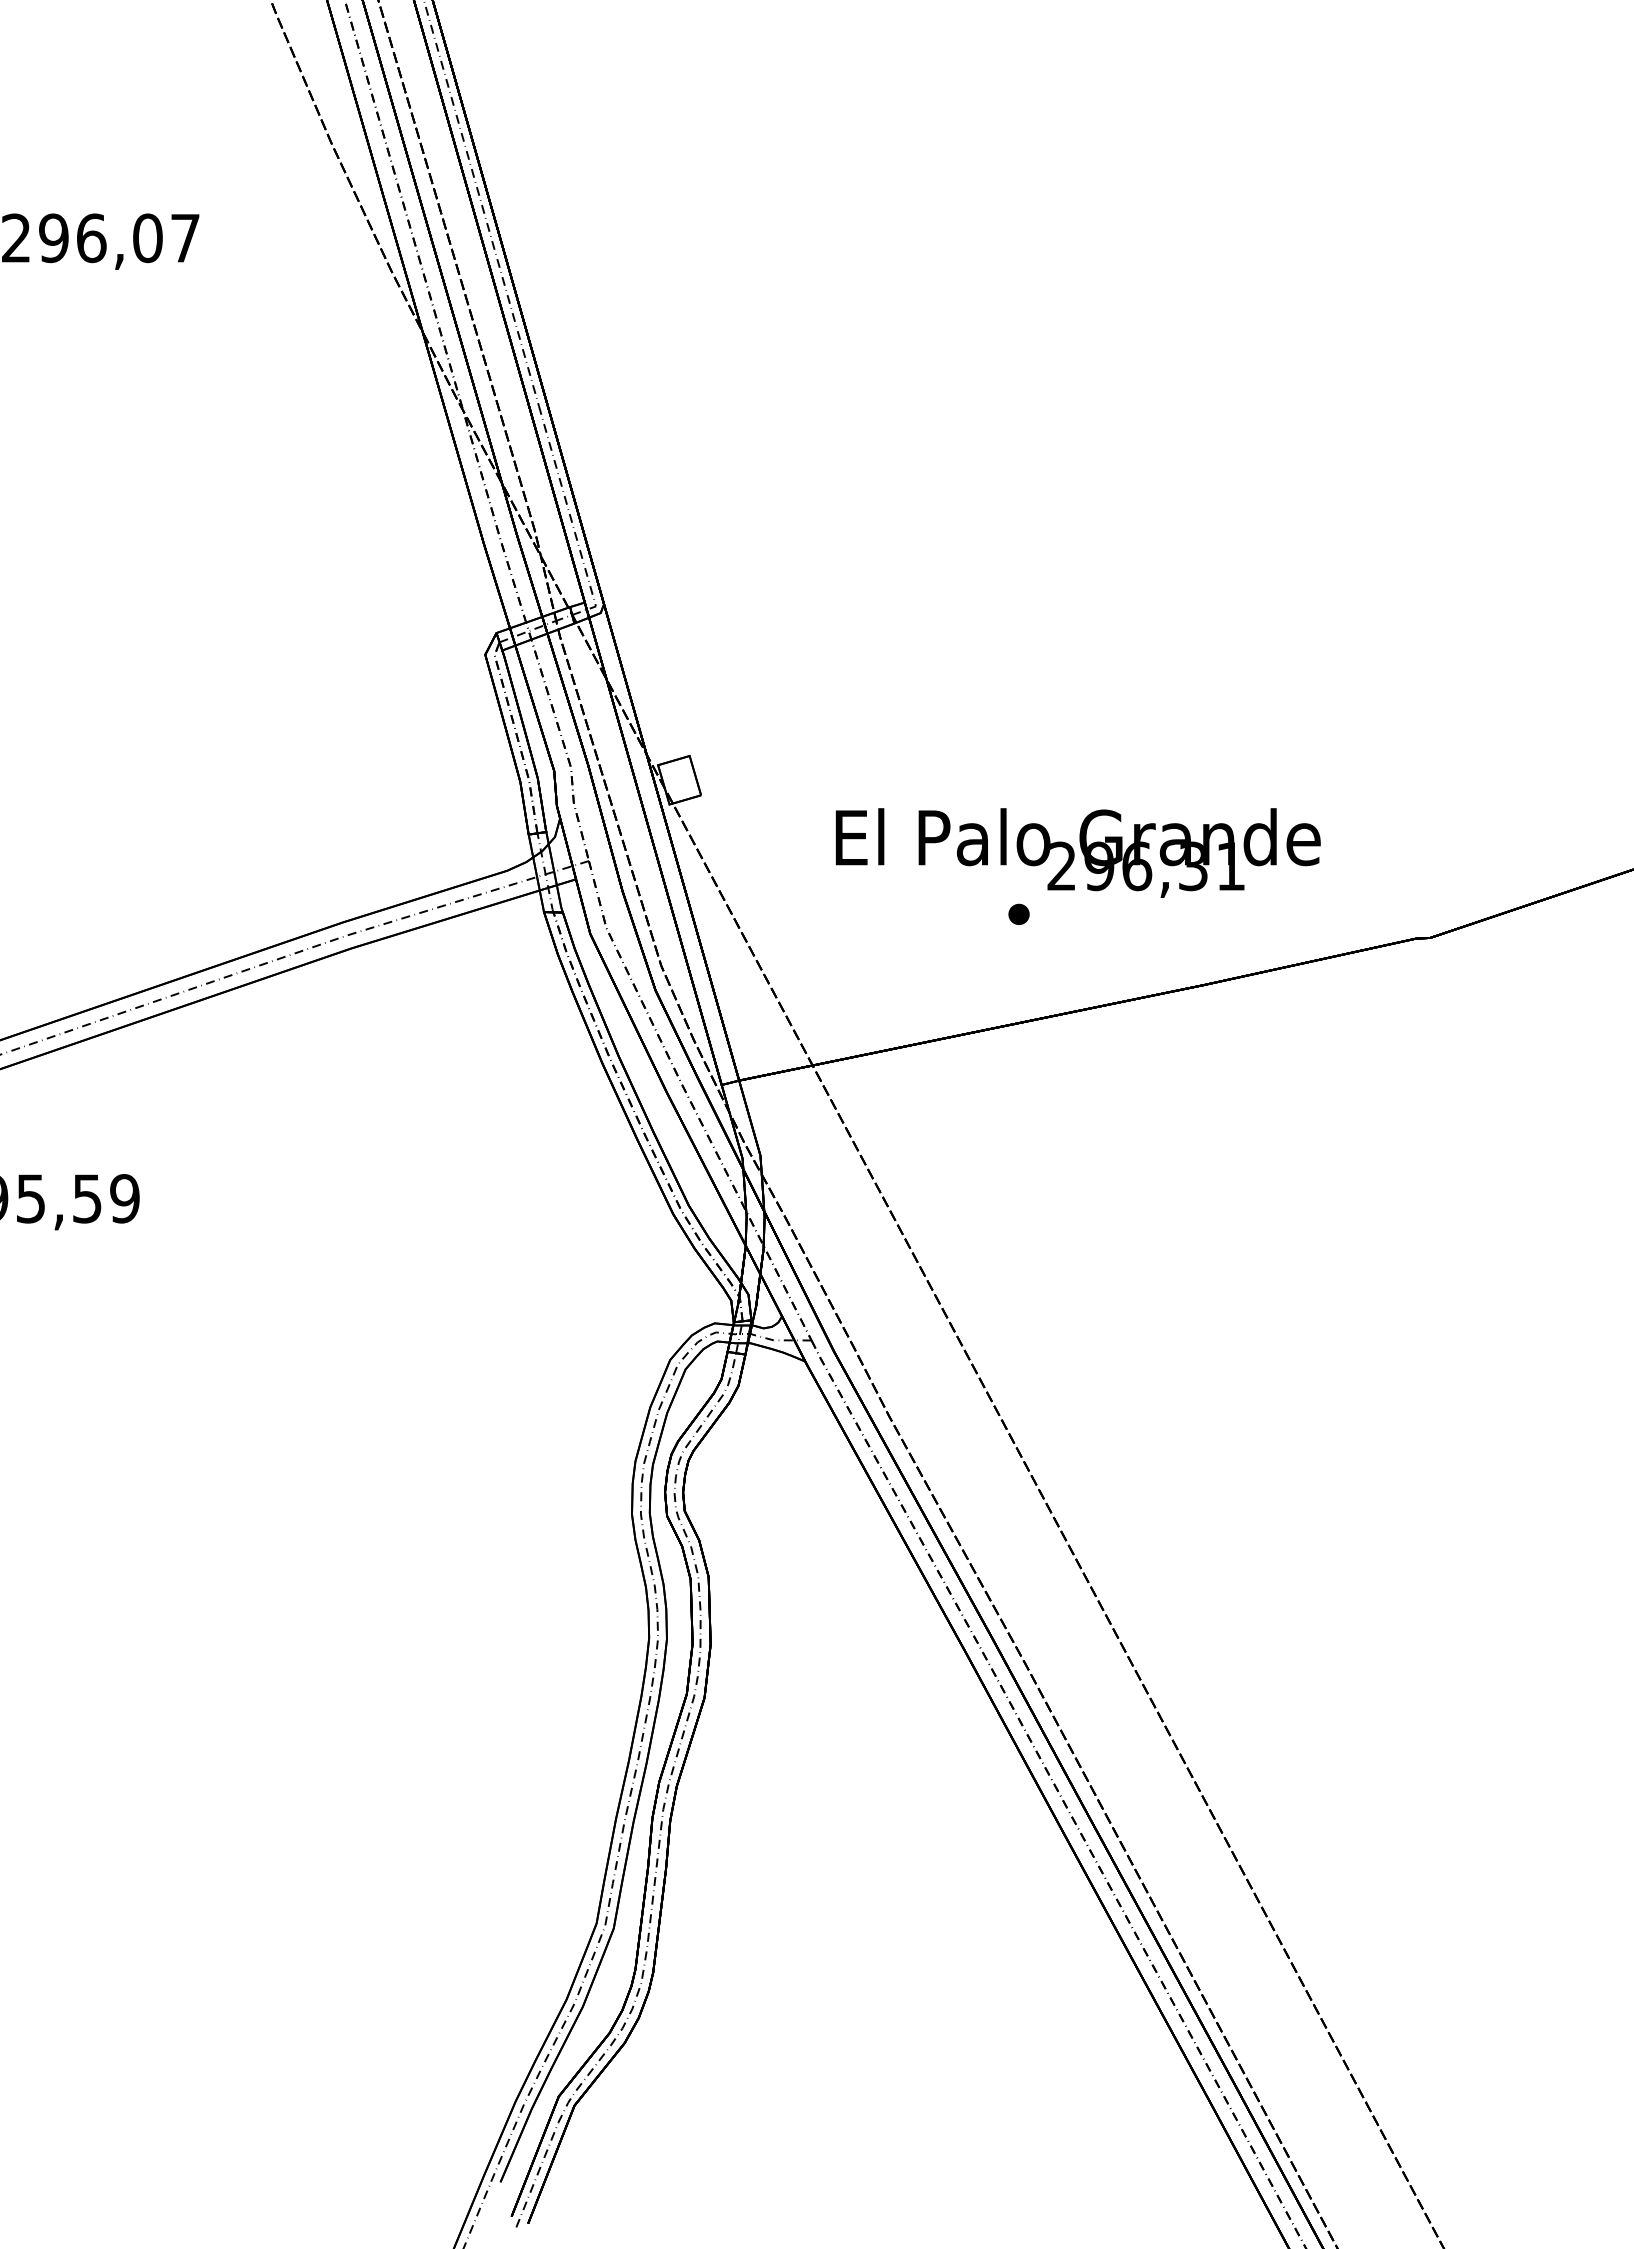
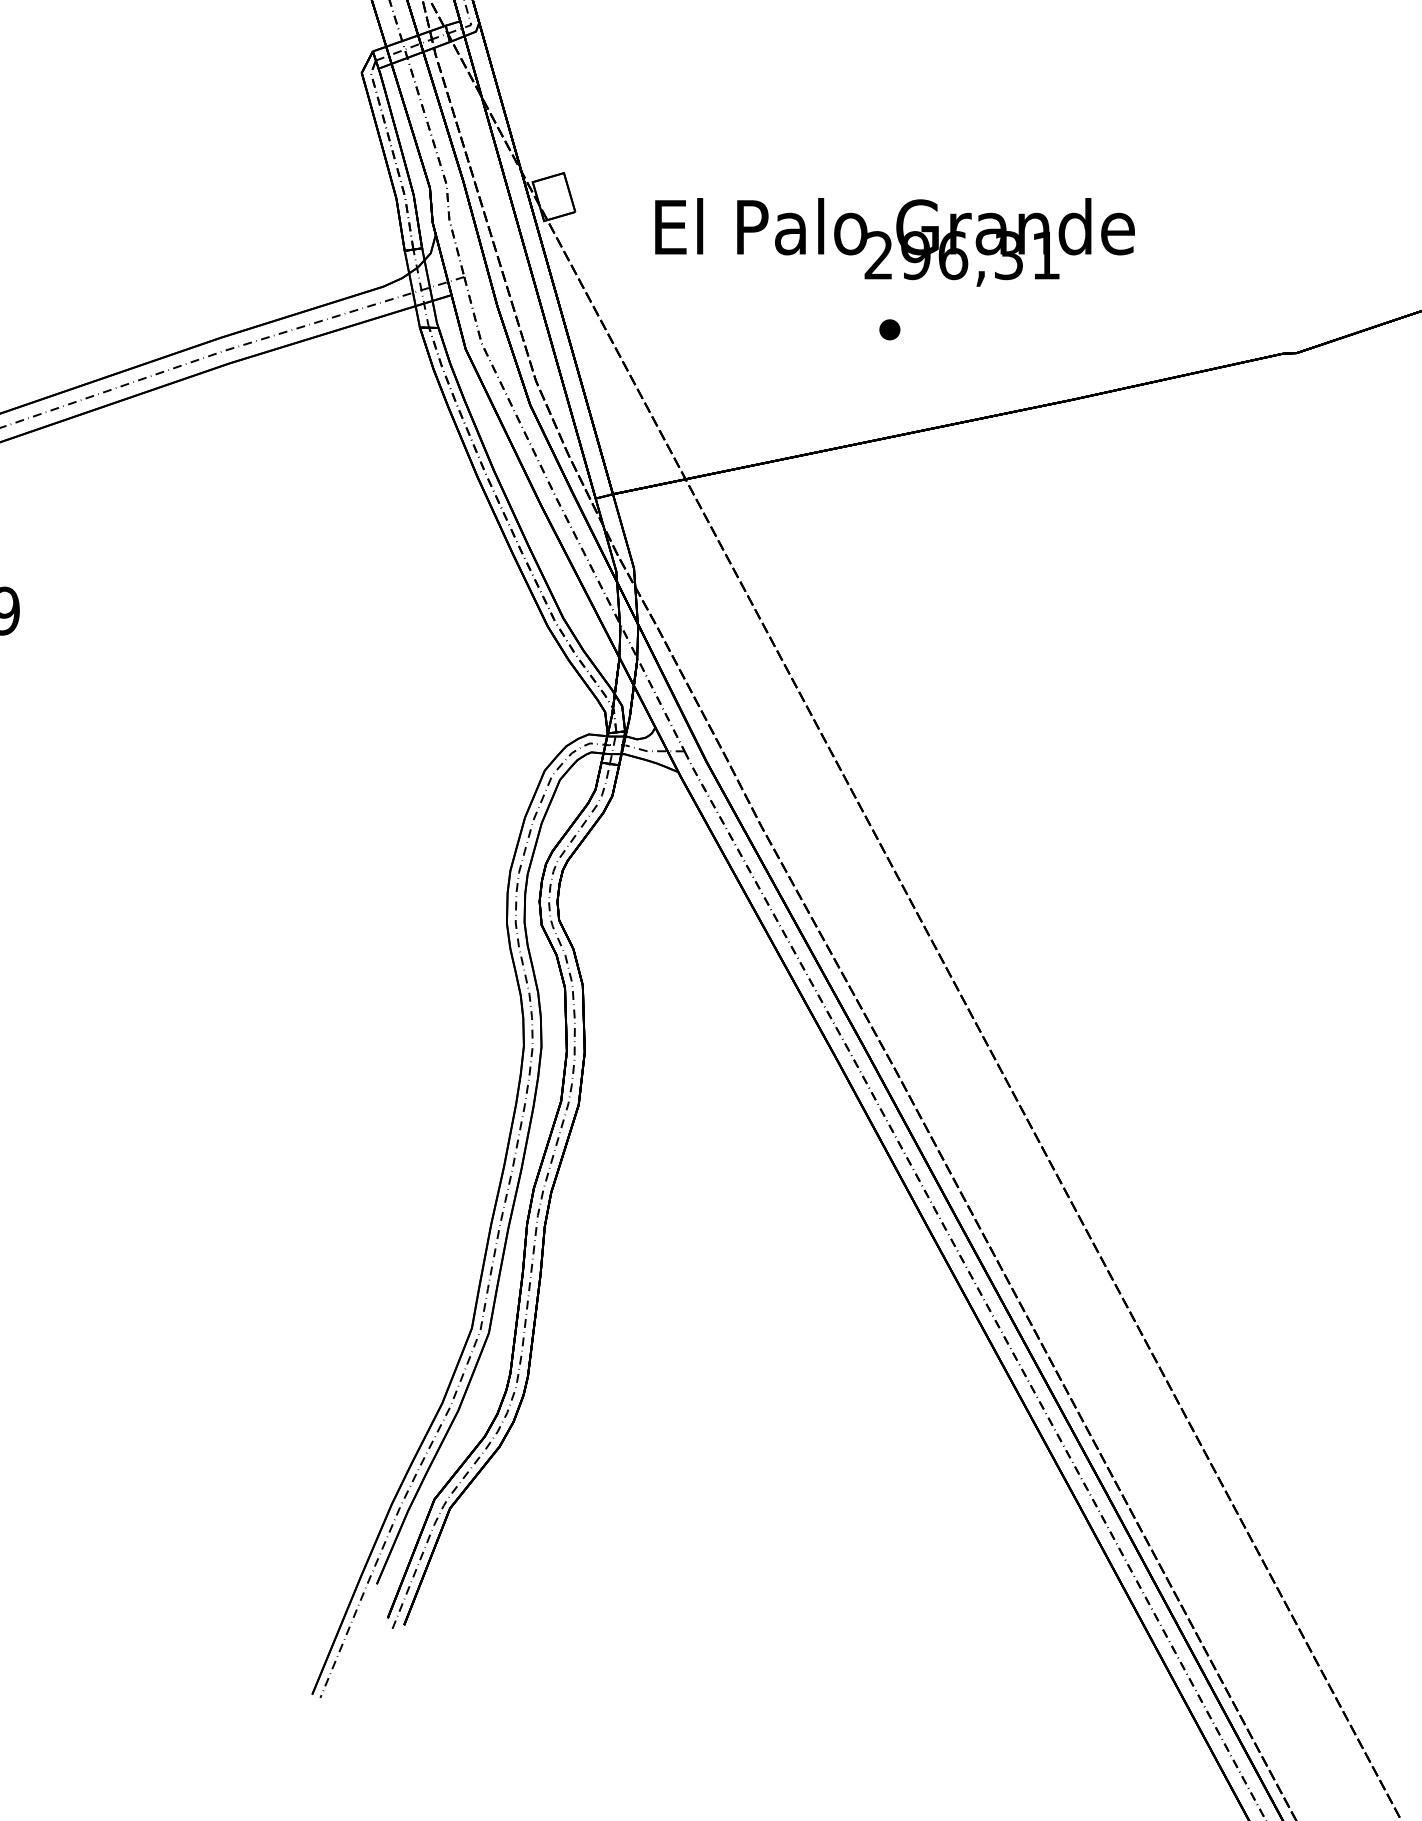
text: (1077, 852) -> (894, 241), moved

